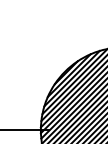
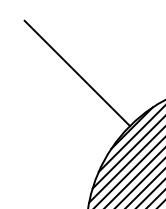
line: (35, 42) -> (76, 73), added

